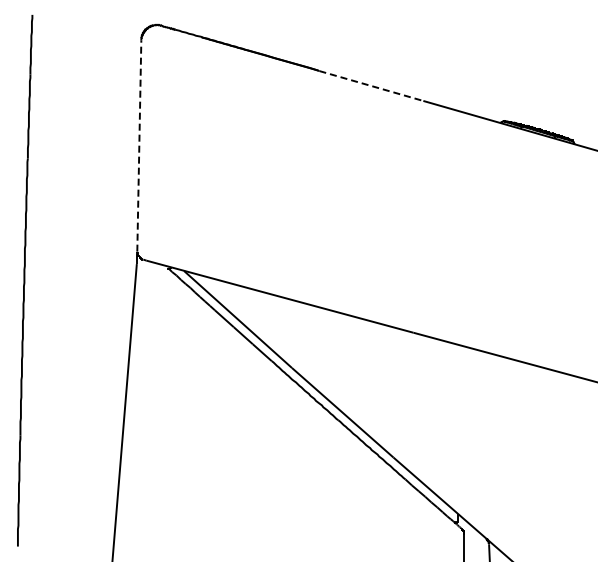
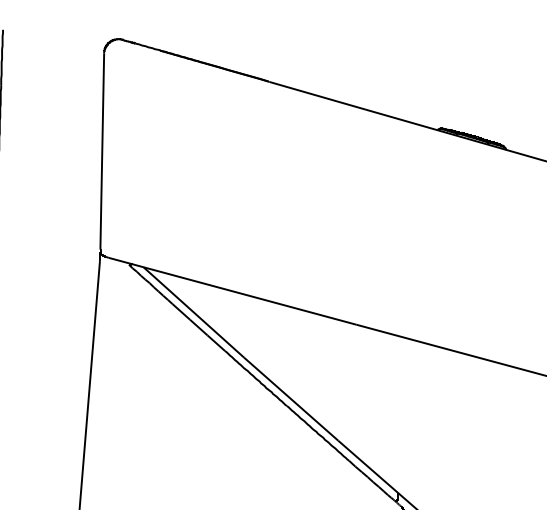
line: (371, 86) -> (317, 96), dashed -> solid
line: (139, 145) -> (102, 151), dashed -> solid

